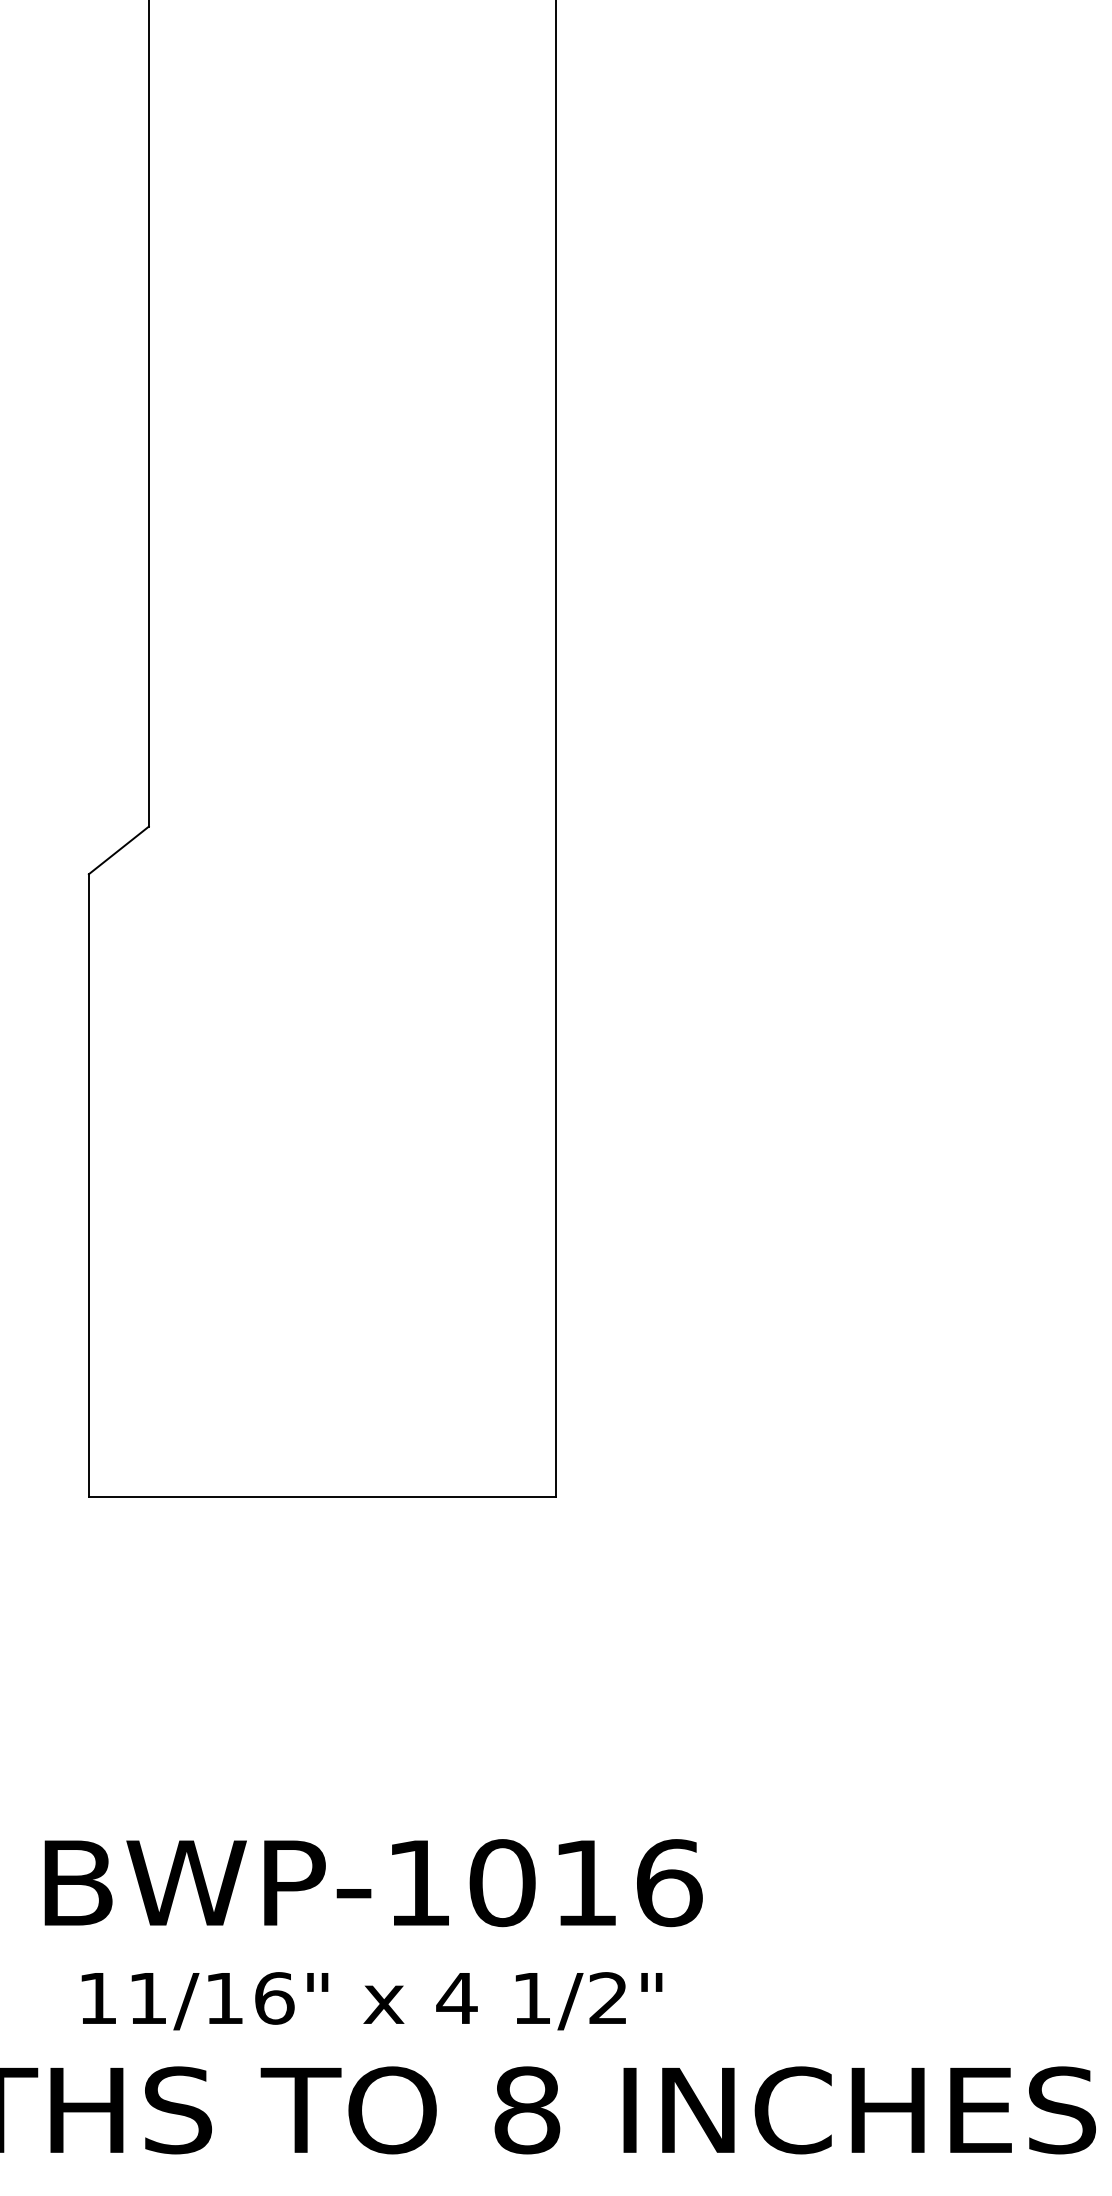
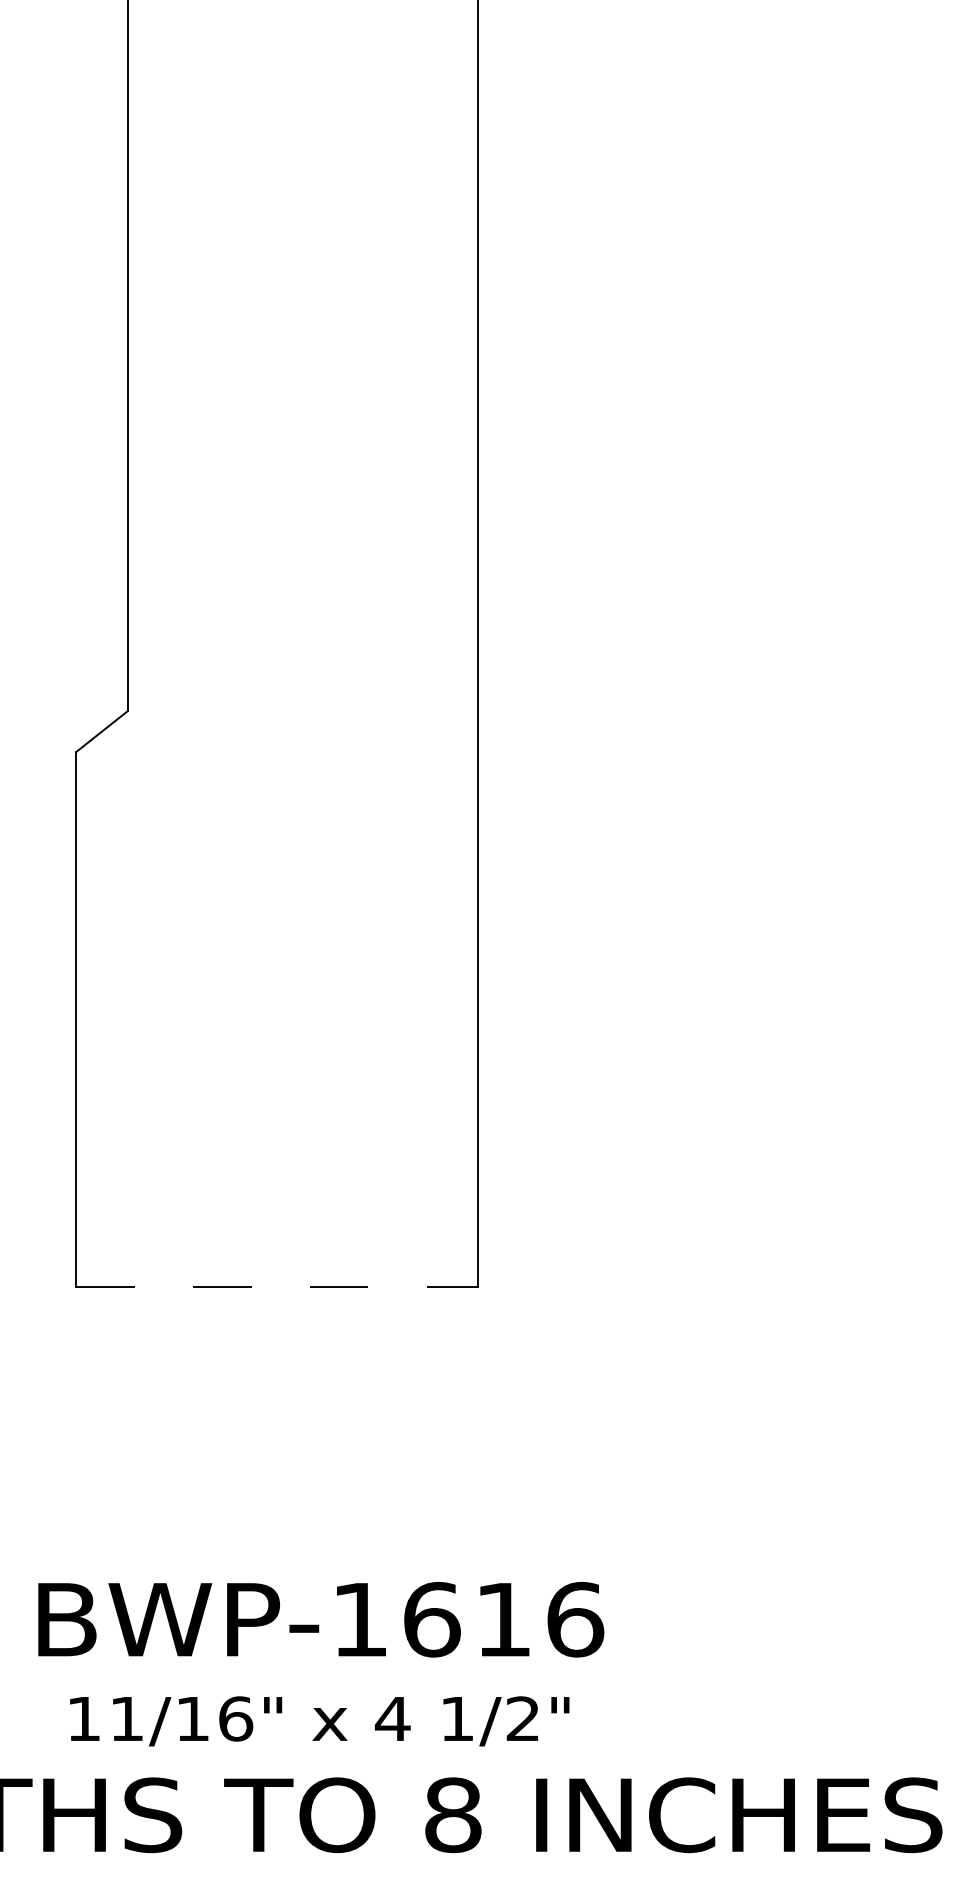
line: (322, 1496) -> (277, 1287), solid -> dashed
text: (502, 1882) -> (431, 1619), BWP-1016 -> BWP-1616

